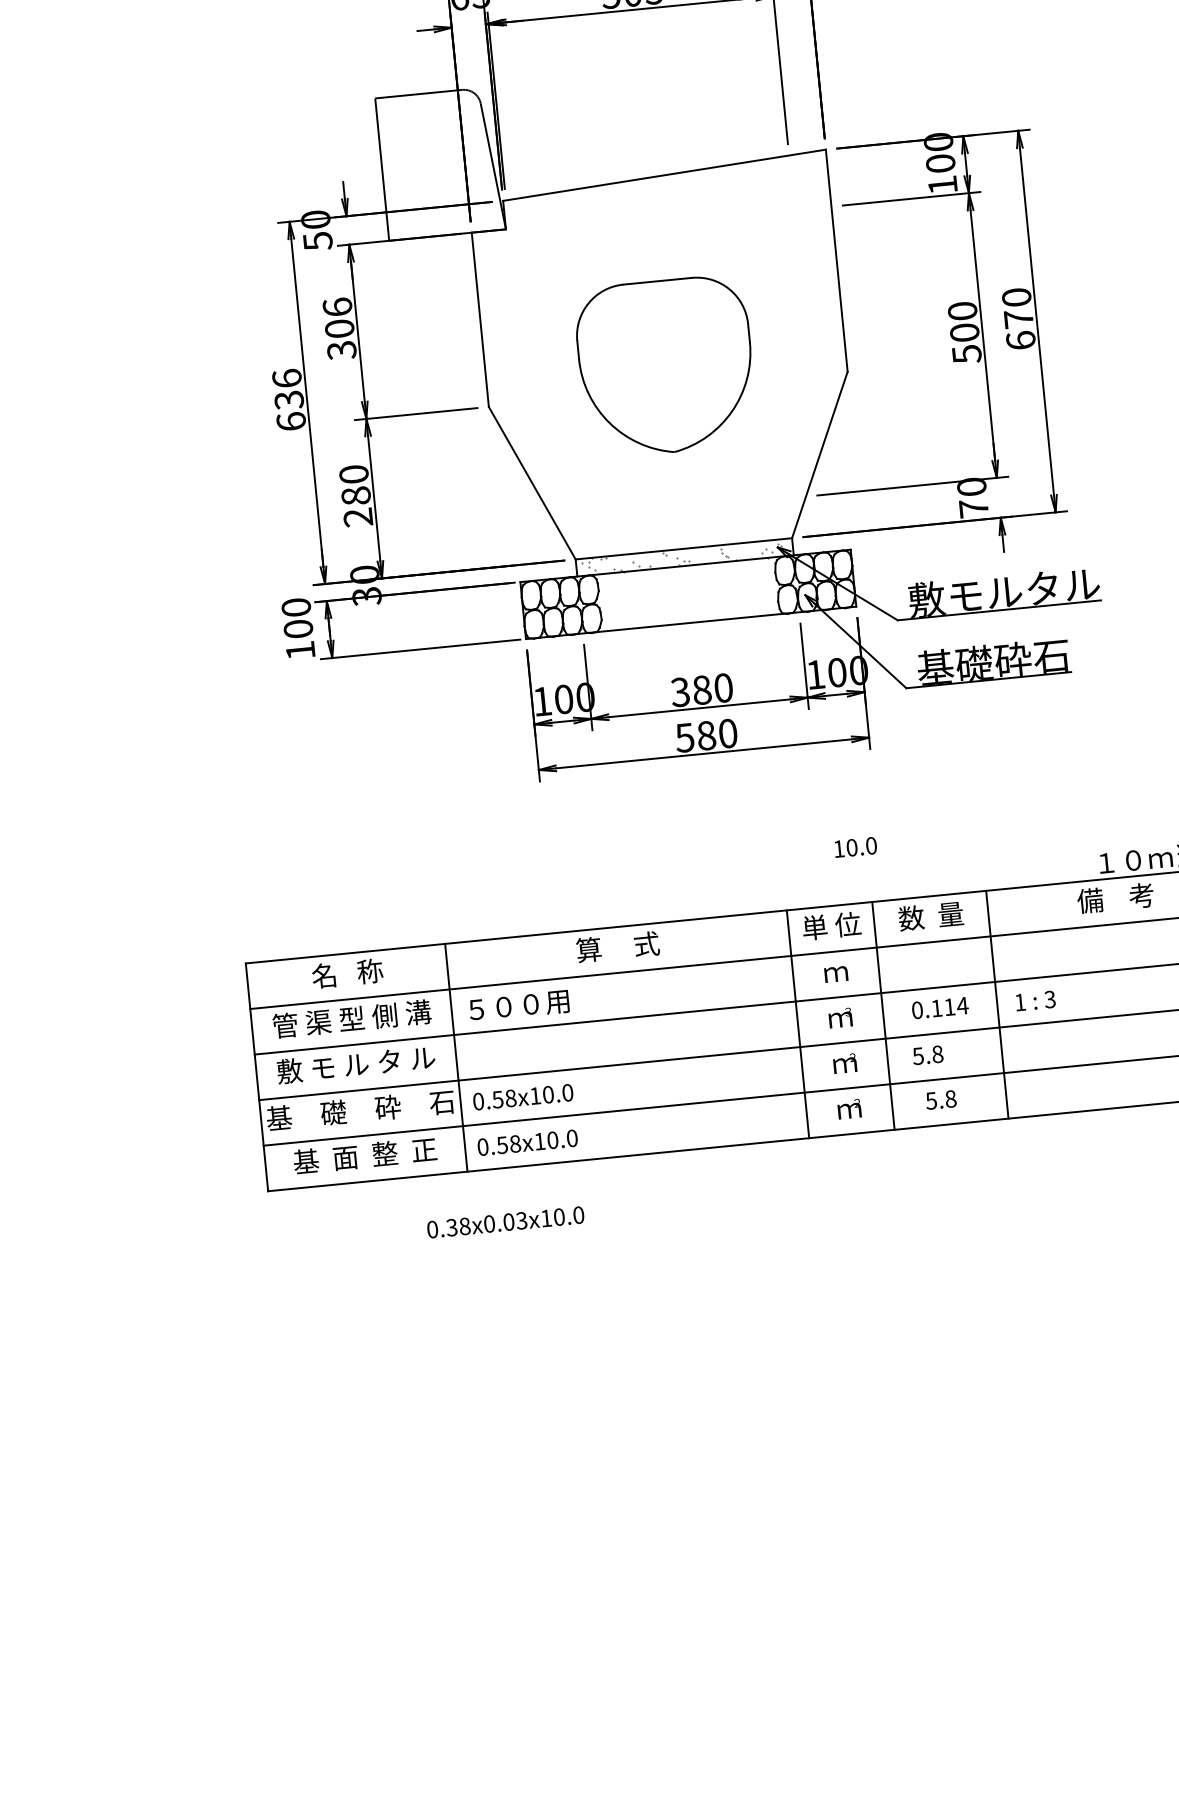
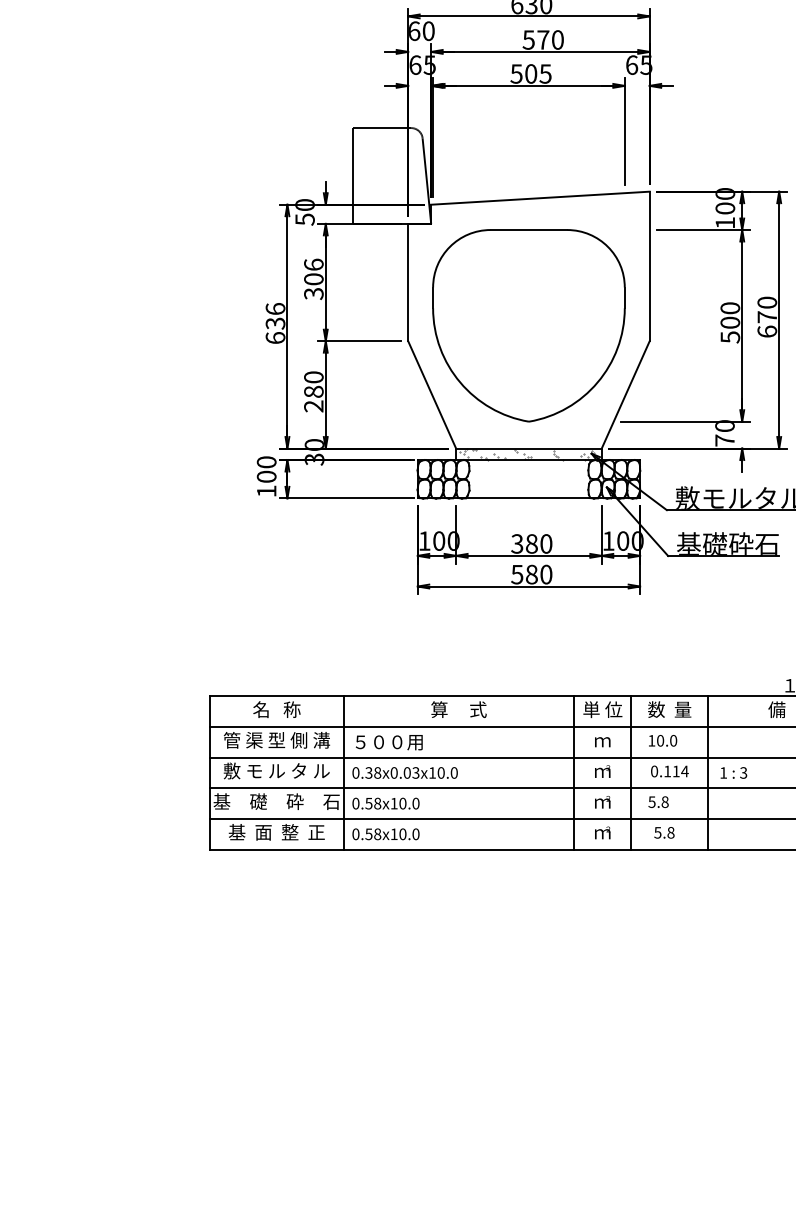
part: (665, 366) -> (528, 325), size x1.67
text: (856, 846) -> (663, 740), moved
text: (504, 1221) -> (404, 772), moved

